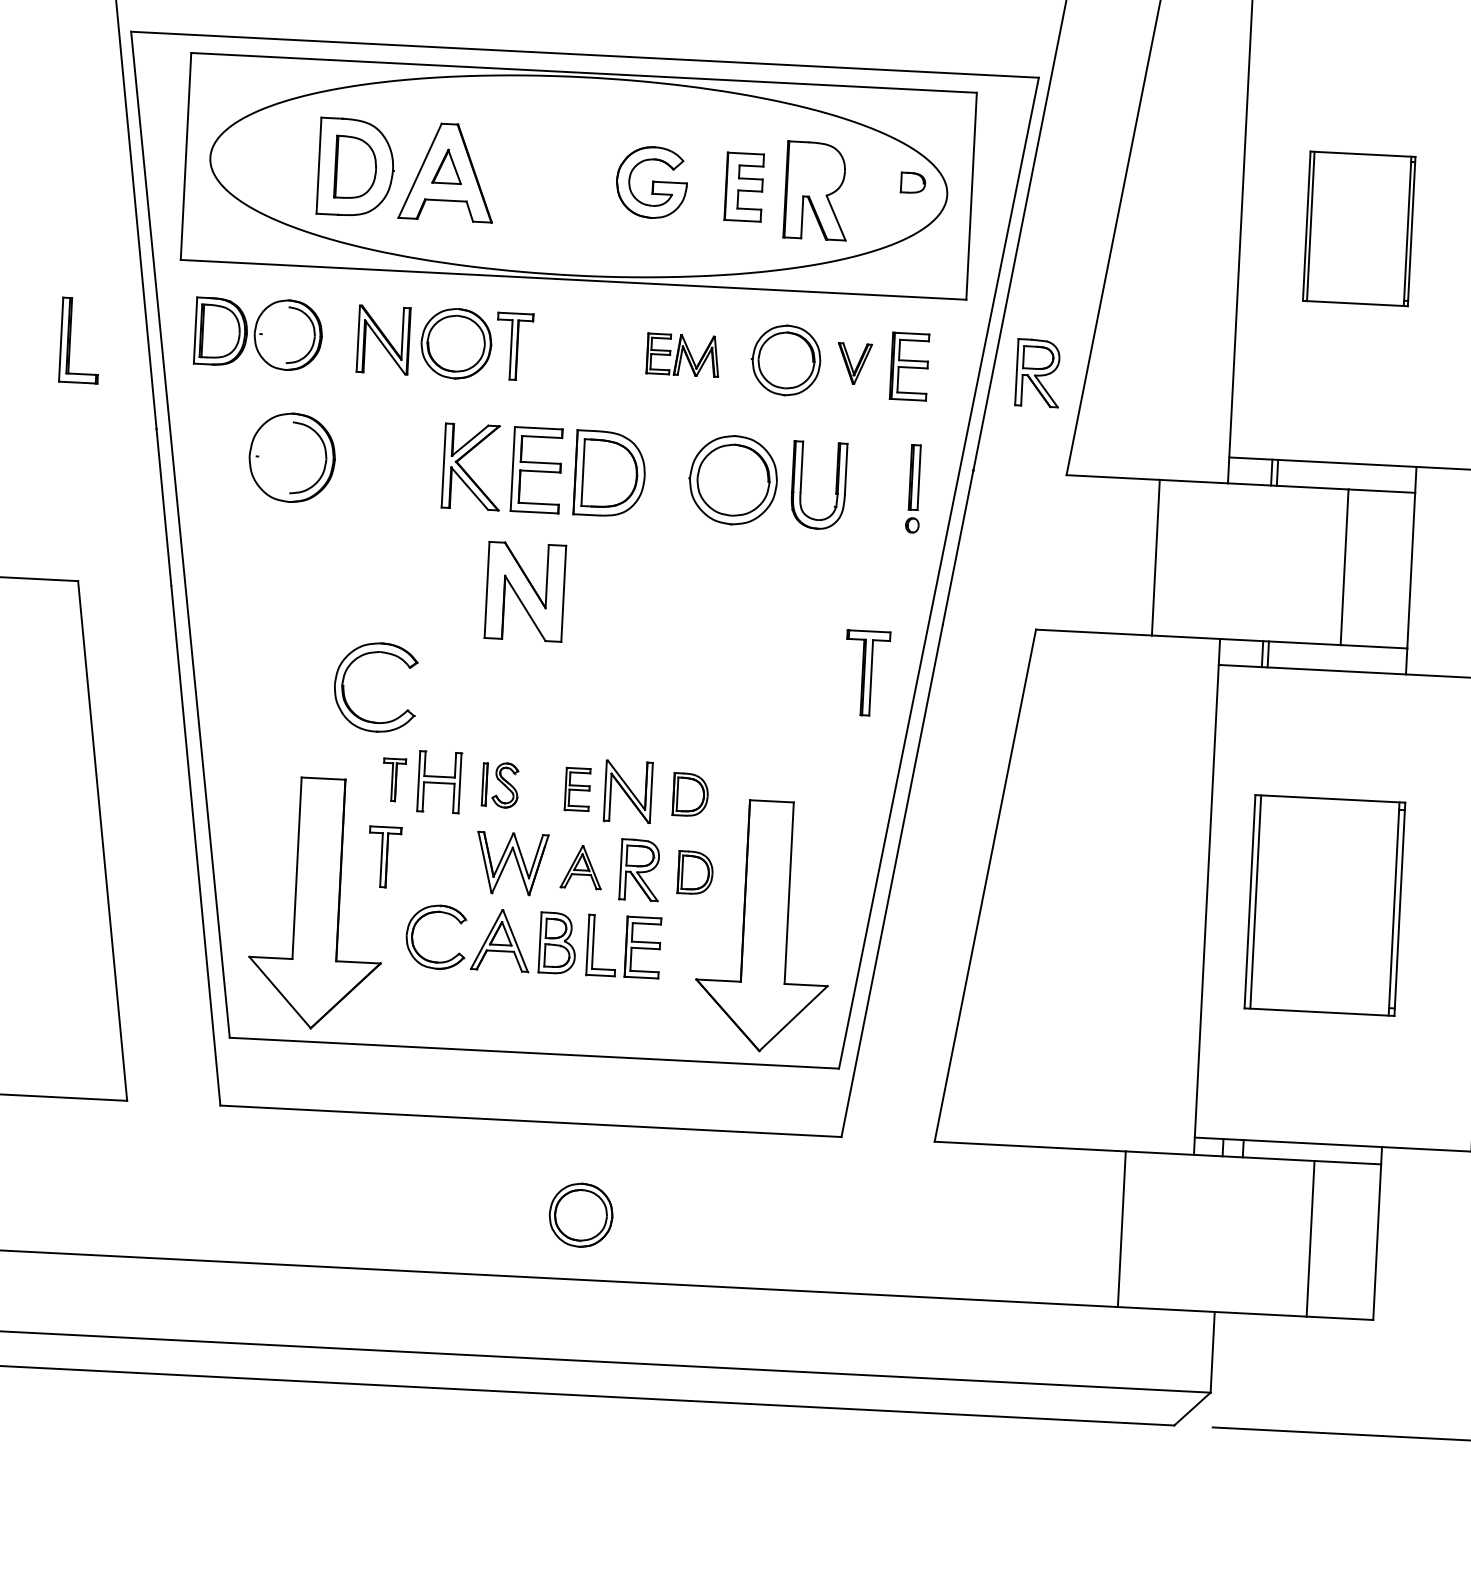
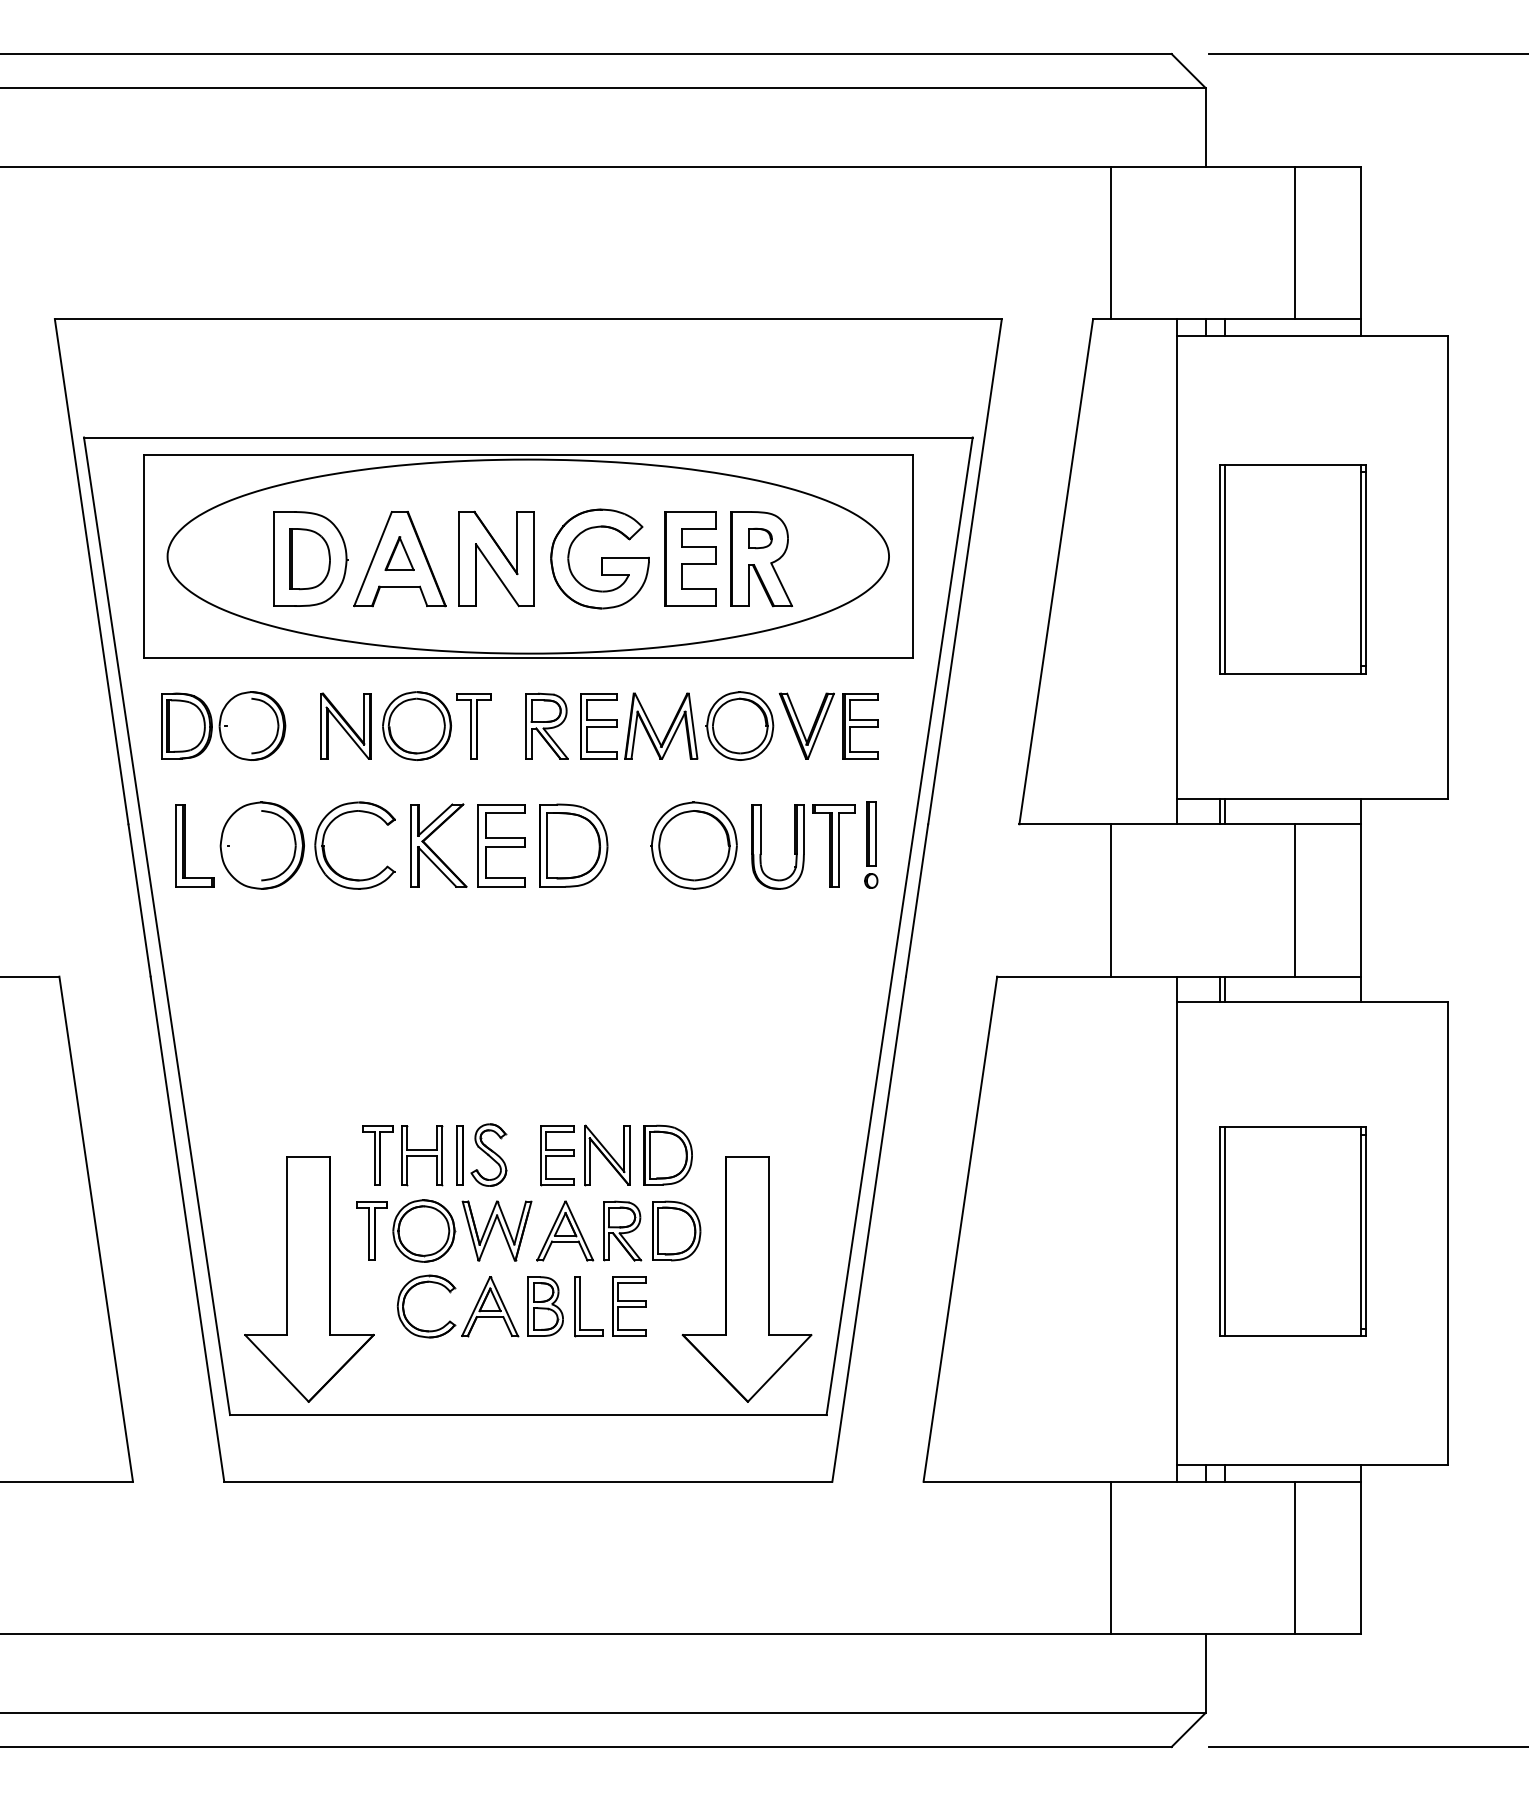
part: (651, 181) -> (599, 558), size x1.43
part: (913, 182) -> (760, 538), moved
part: (744, 186) -> (690, 558), size x1.43
part: (1358, 229) -> (1292, 569), size x1.43
part: (71, 339) -> (185, 845), moved
part: (683, 354) -> (639, 725), size x1.67
part: (854, 363) -> (806, 725), size x1.67
part: (1038, 372) -> (546, 725), moved
part: (525, 591) -> (496, 558), moved
part: (866, 673) -> (833, 845), moved
part: (345, 691) -> (325, 851), moved
part: (393, 780) -> (377, 1155), size x1.43
part: (500, 784) -> (481, 1154), size x1.43
part: (577, 789) -> (557, 1155), size x1.43
part: (690, 794) -> (667, 1154), size x1.43
part: (581, 866) -> (565, 1230), size x1.43
part: (695, 872) -> (676, 1230), size x1.43
part: (581, 1214) -> (424, 1230), moved

